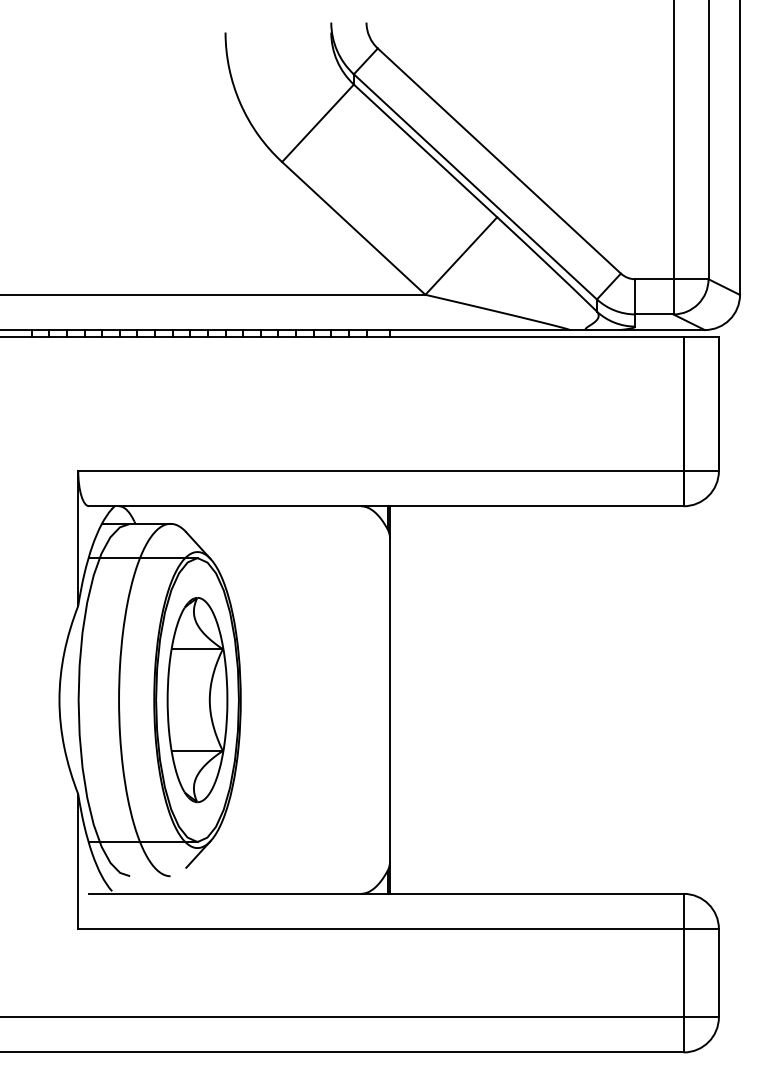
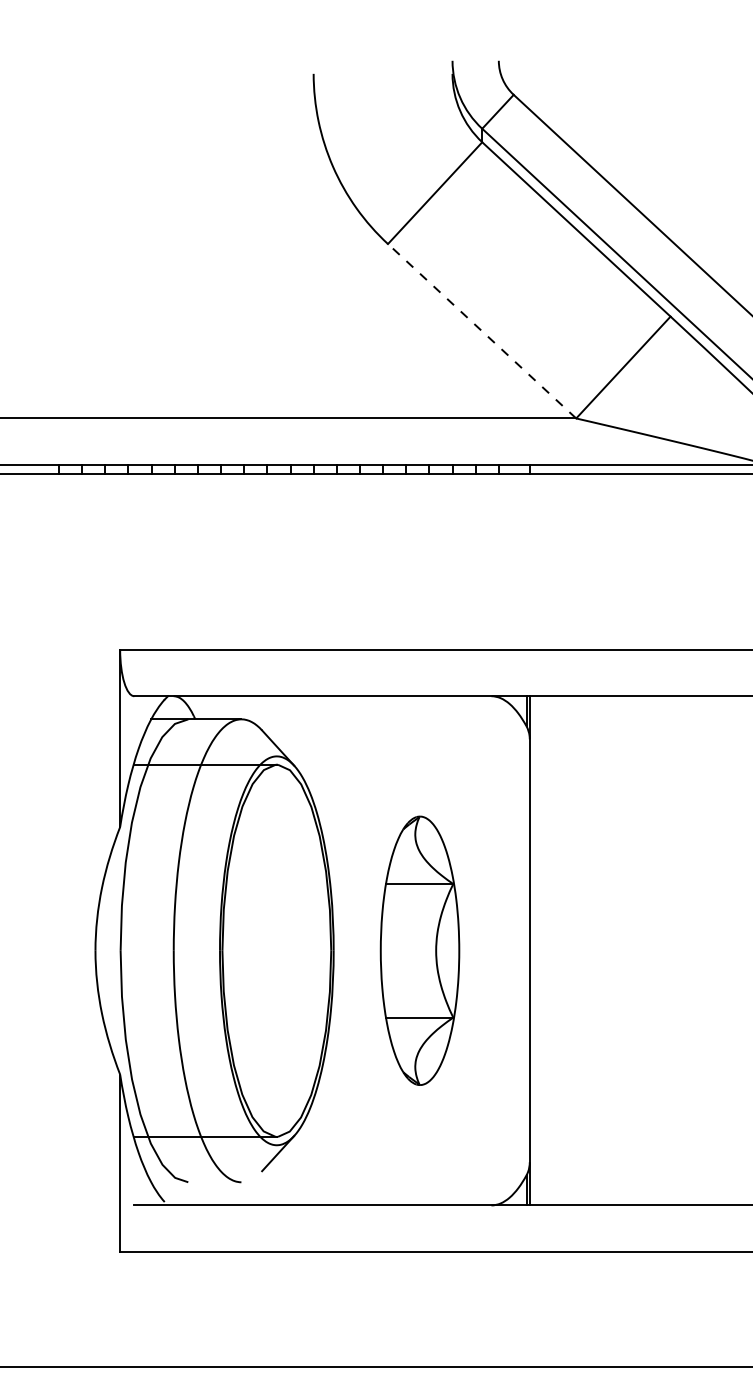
line: (353, 228) -> (481, 331), solid -> dashed
part: (197, 700) -> (419, 951), moved

